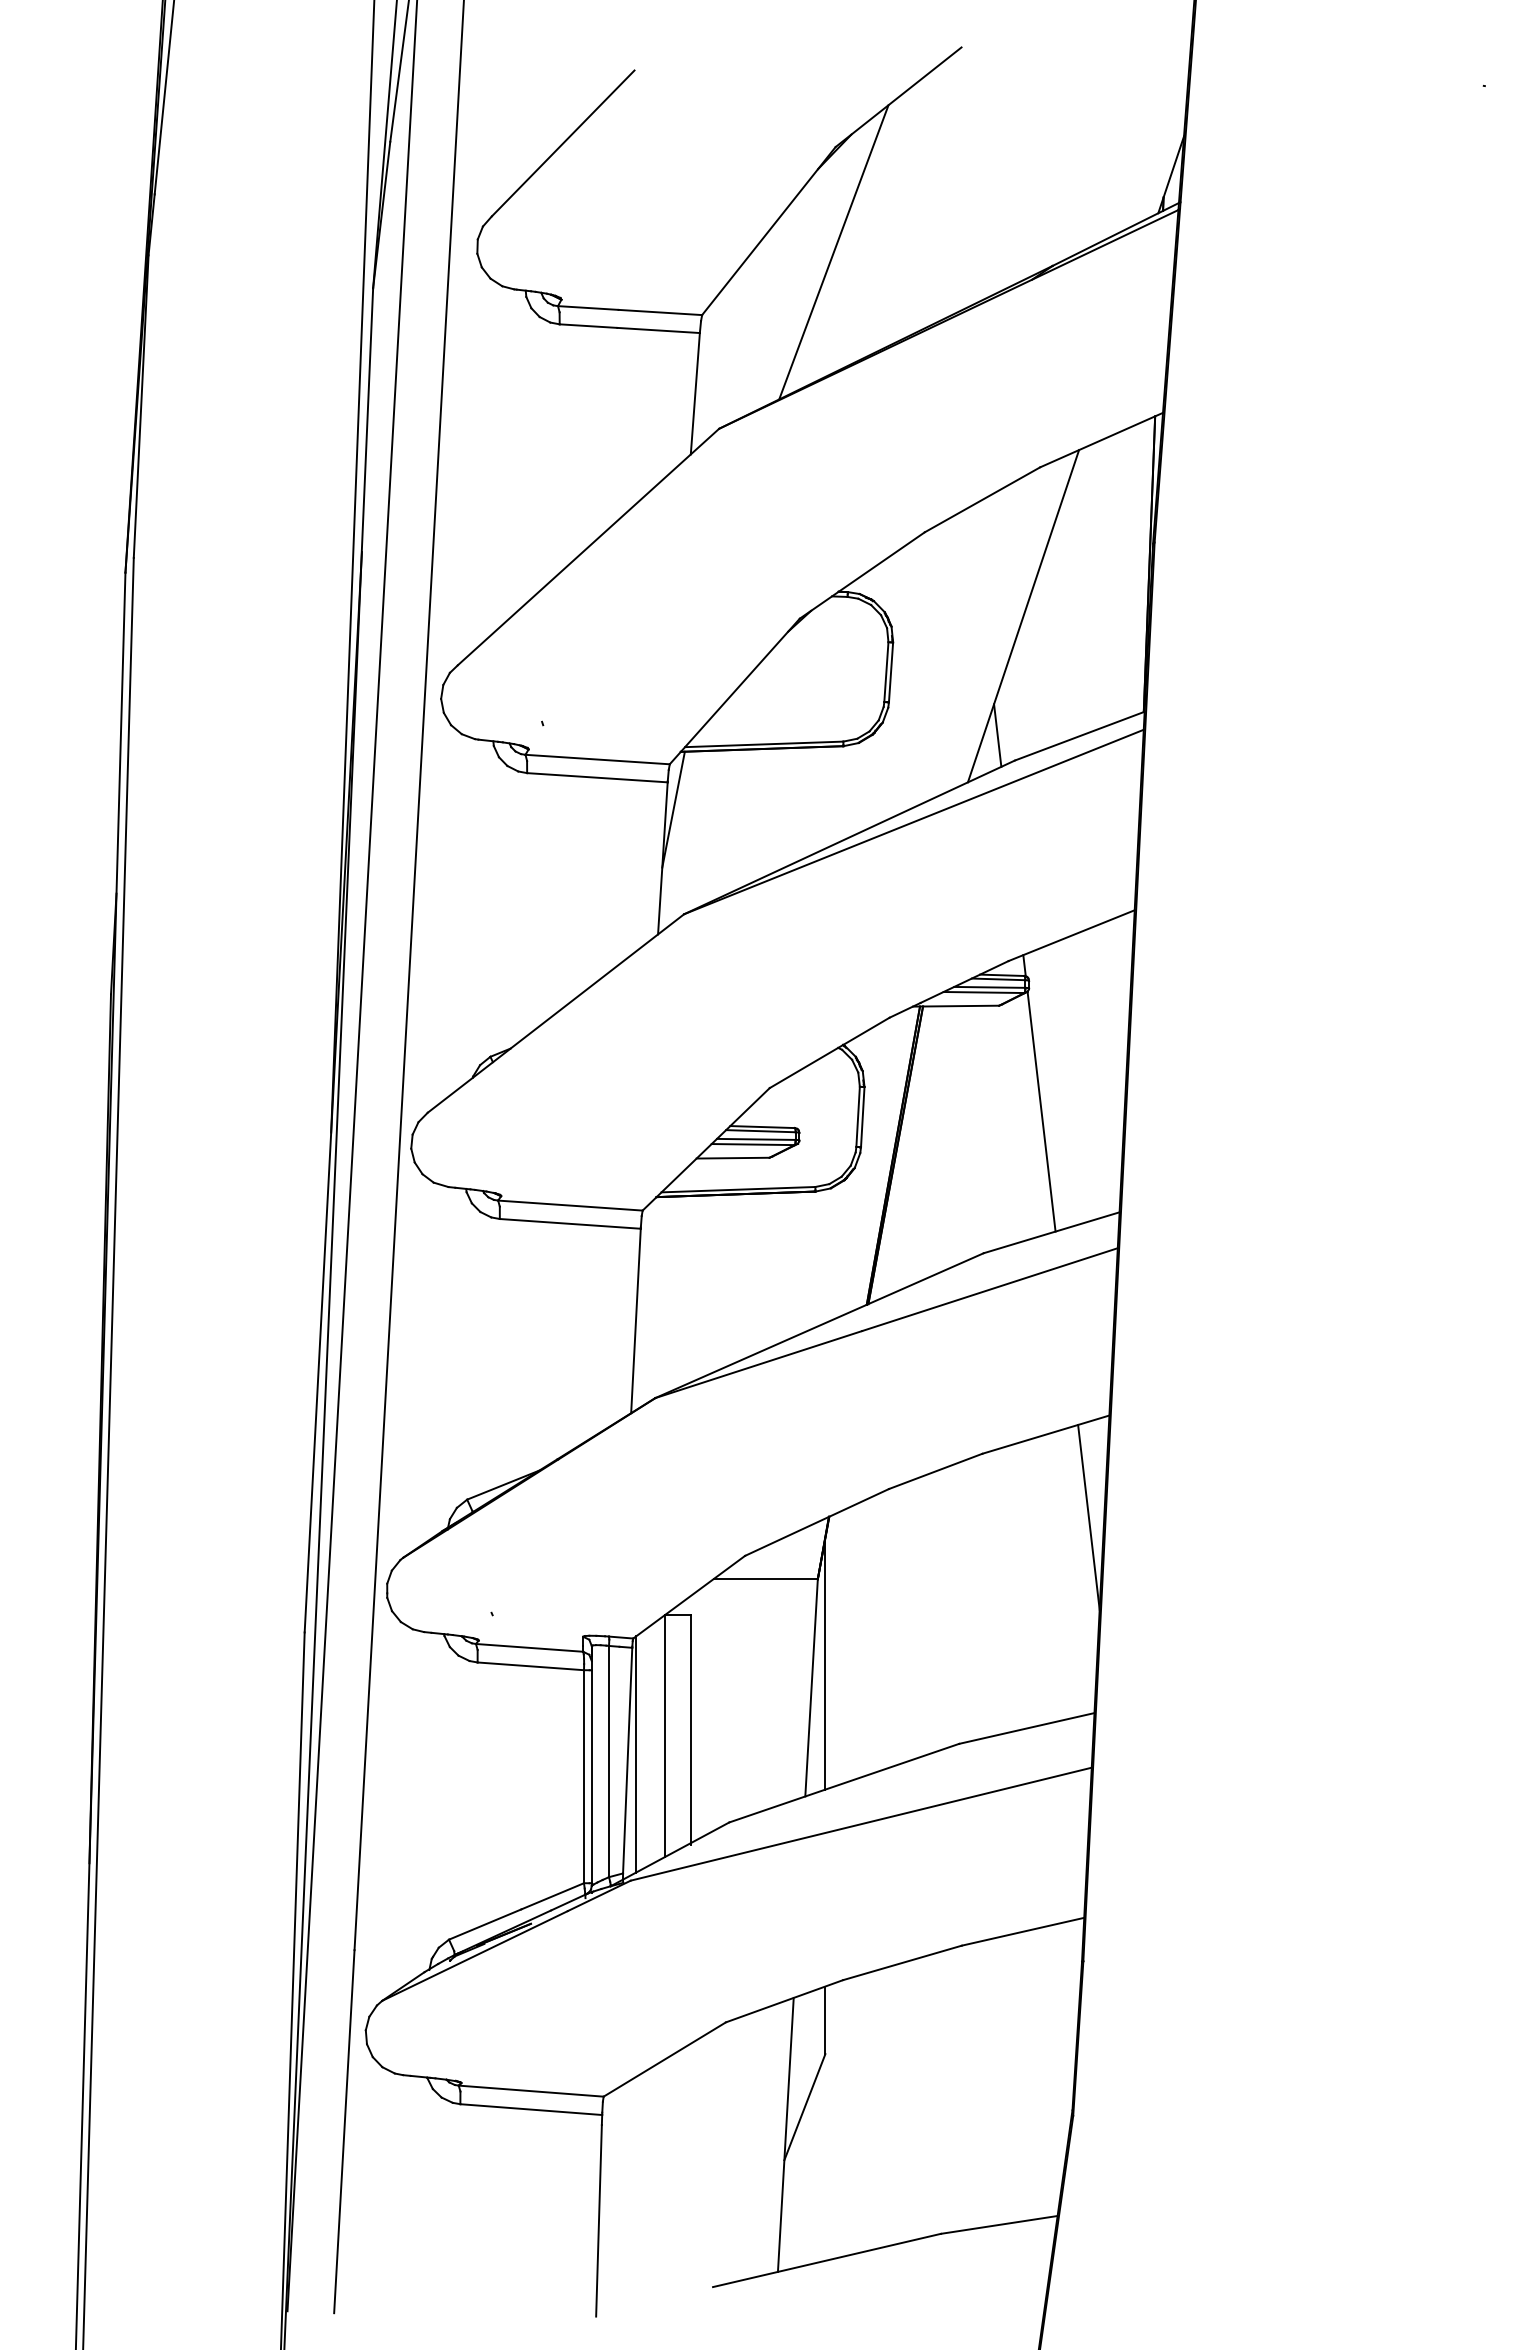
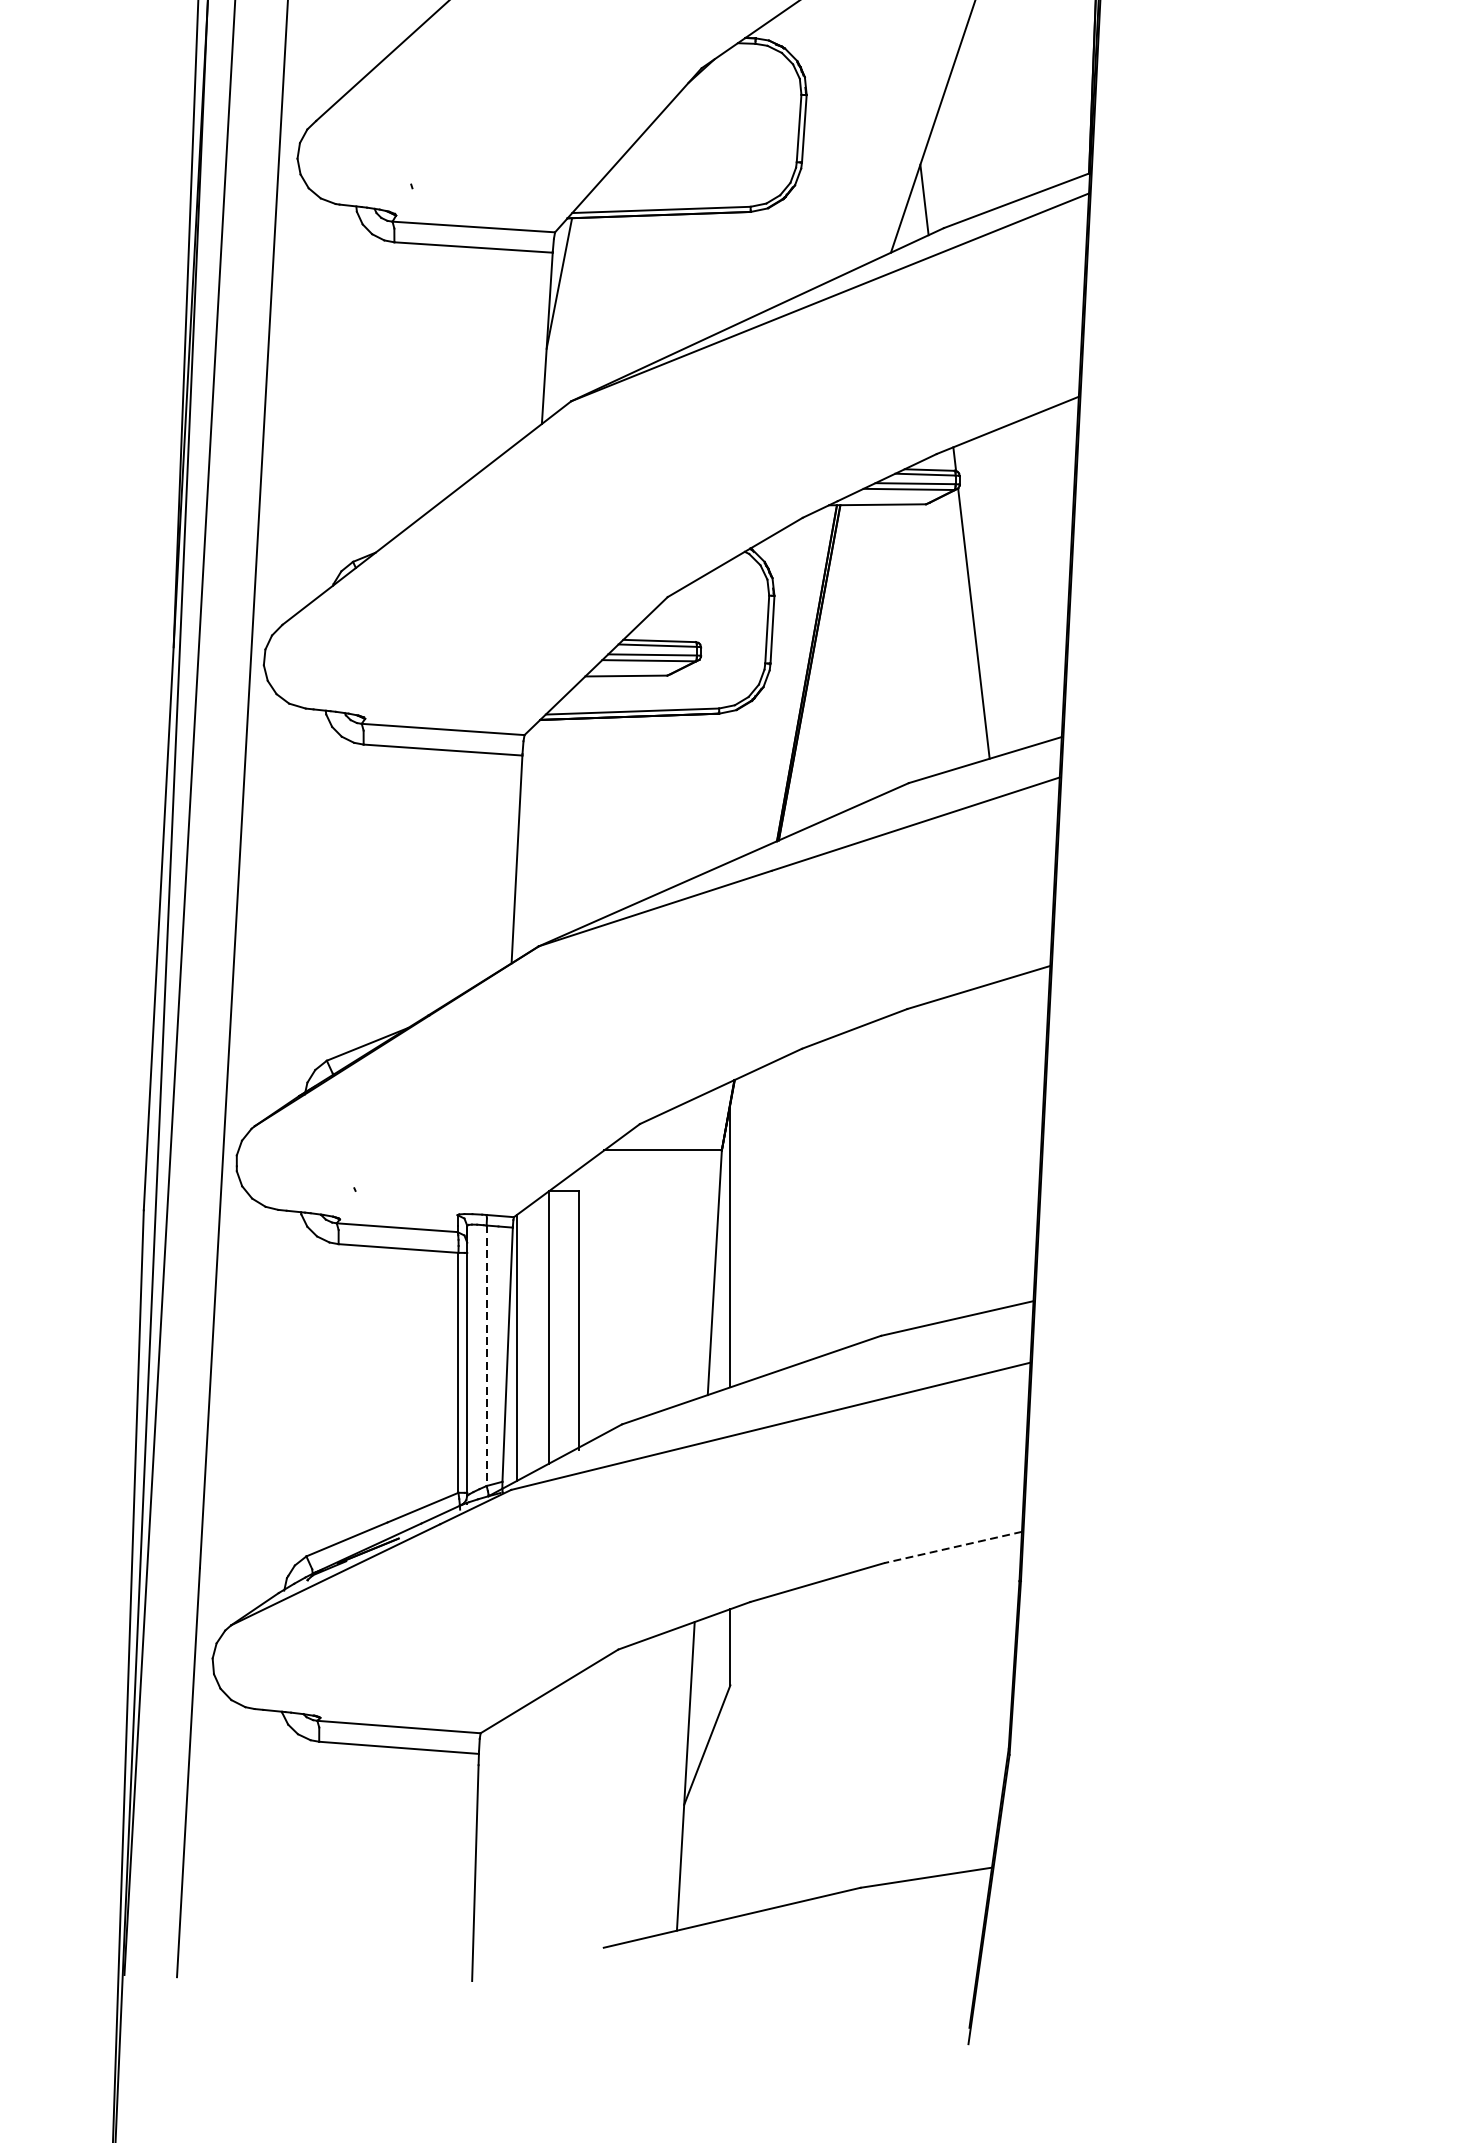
line: (1088, 1516) -> (1026, 1079), removed
line: (609, 1761) -> (487, 1355), solid -> dashed
line: (1023, 1931) -> (953, 1547), solid -> dashed

